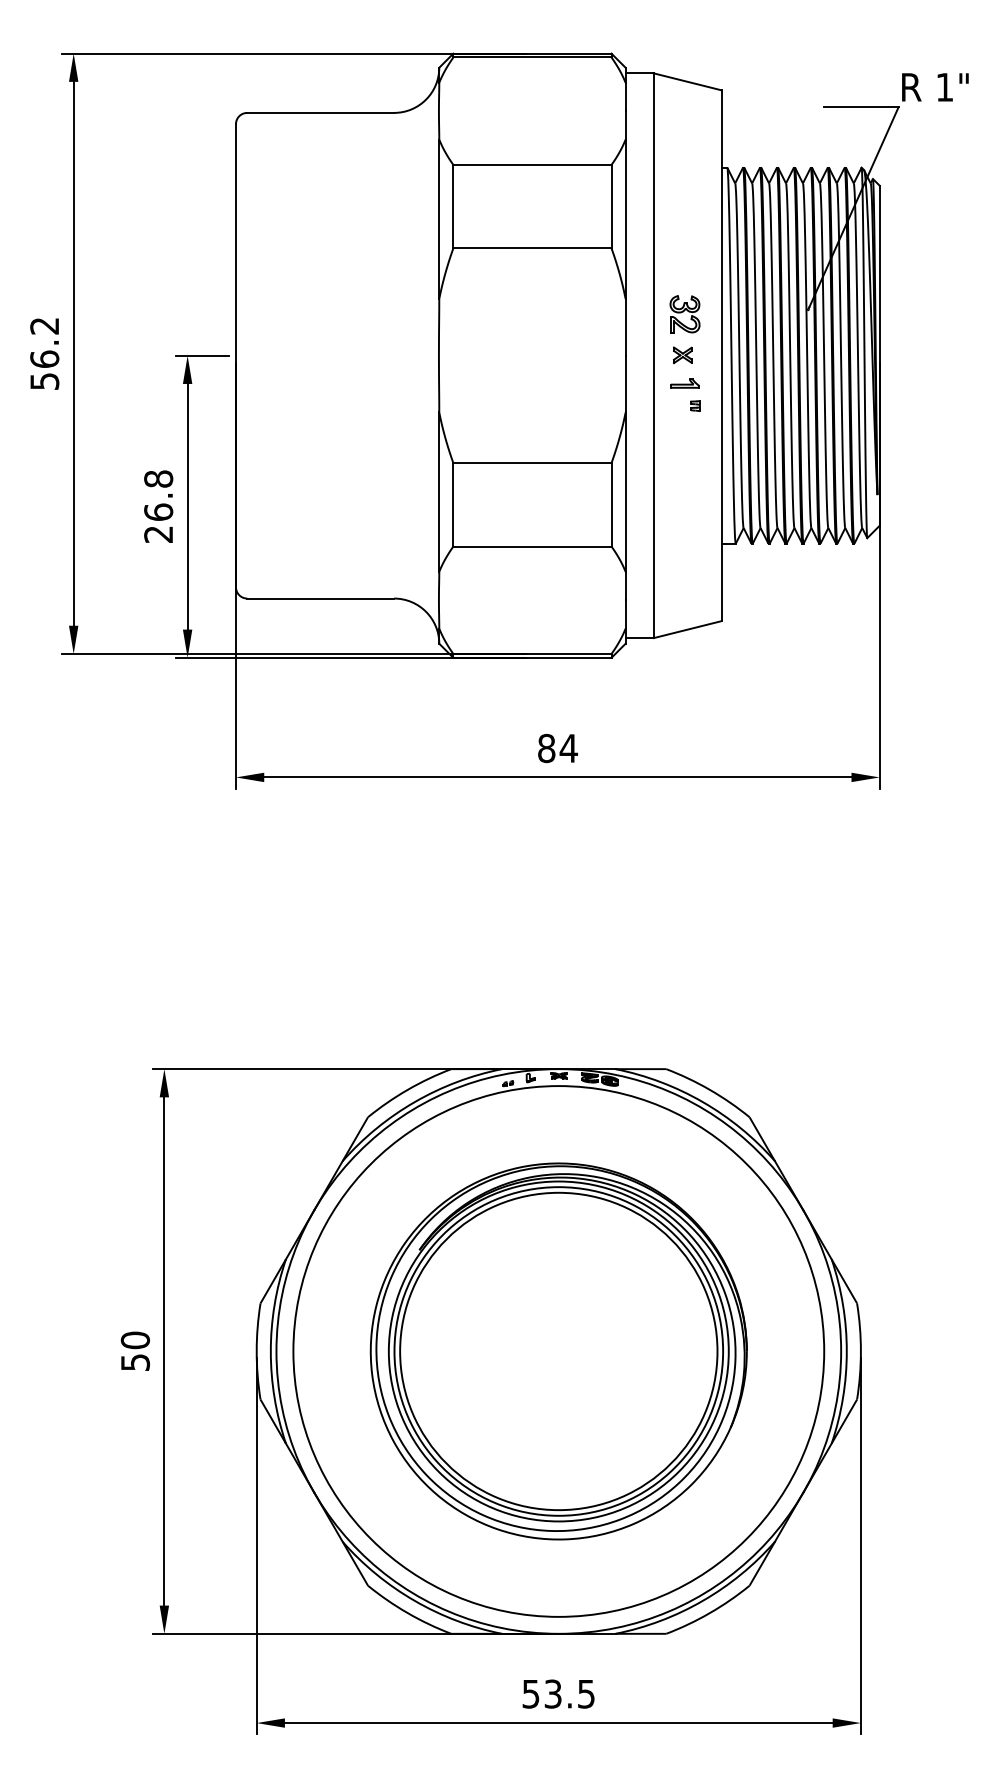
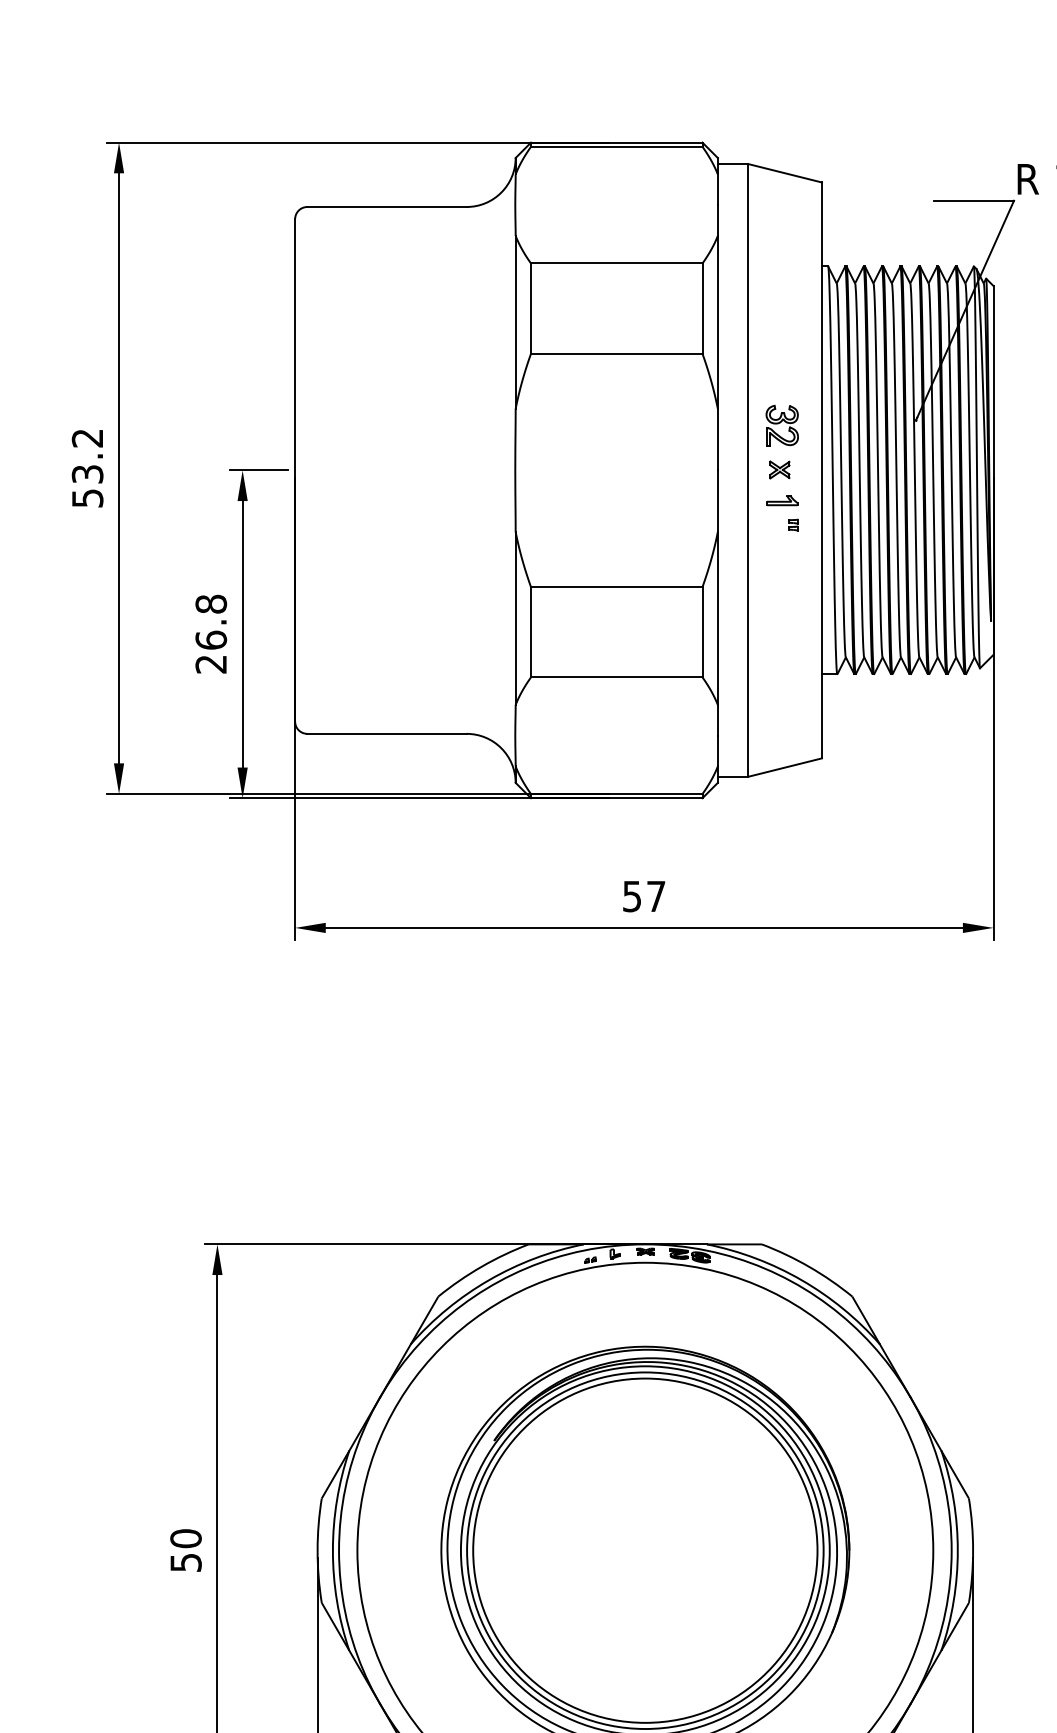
text: (44, 358) -> (87, 473), 56.2 -> 53.2
text: (557, 748) -> (643, 896), 84 -> 57

